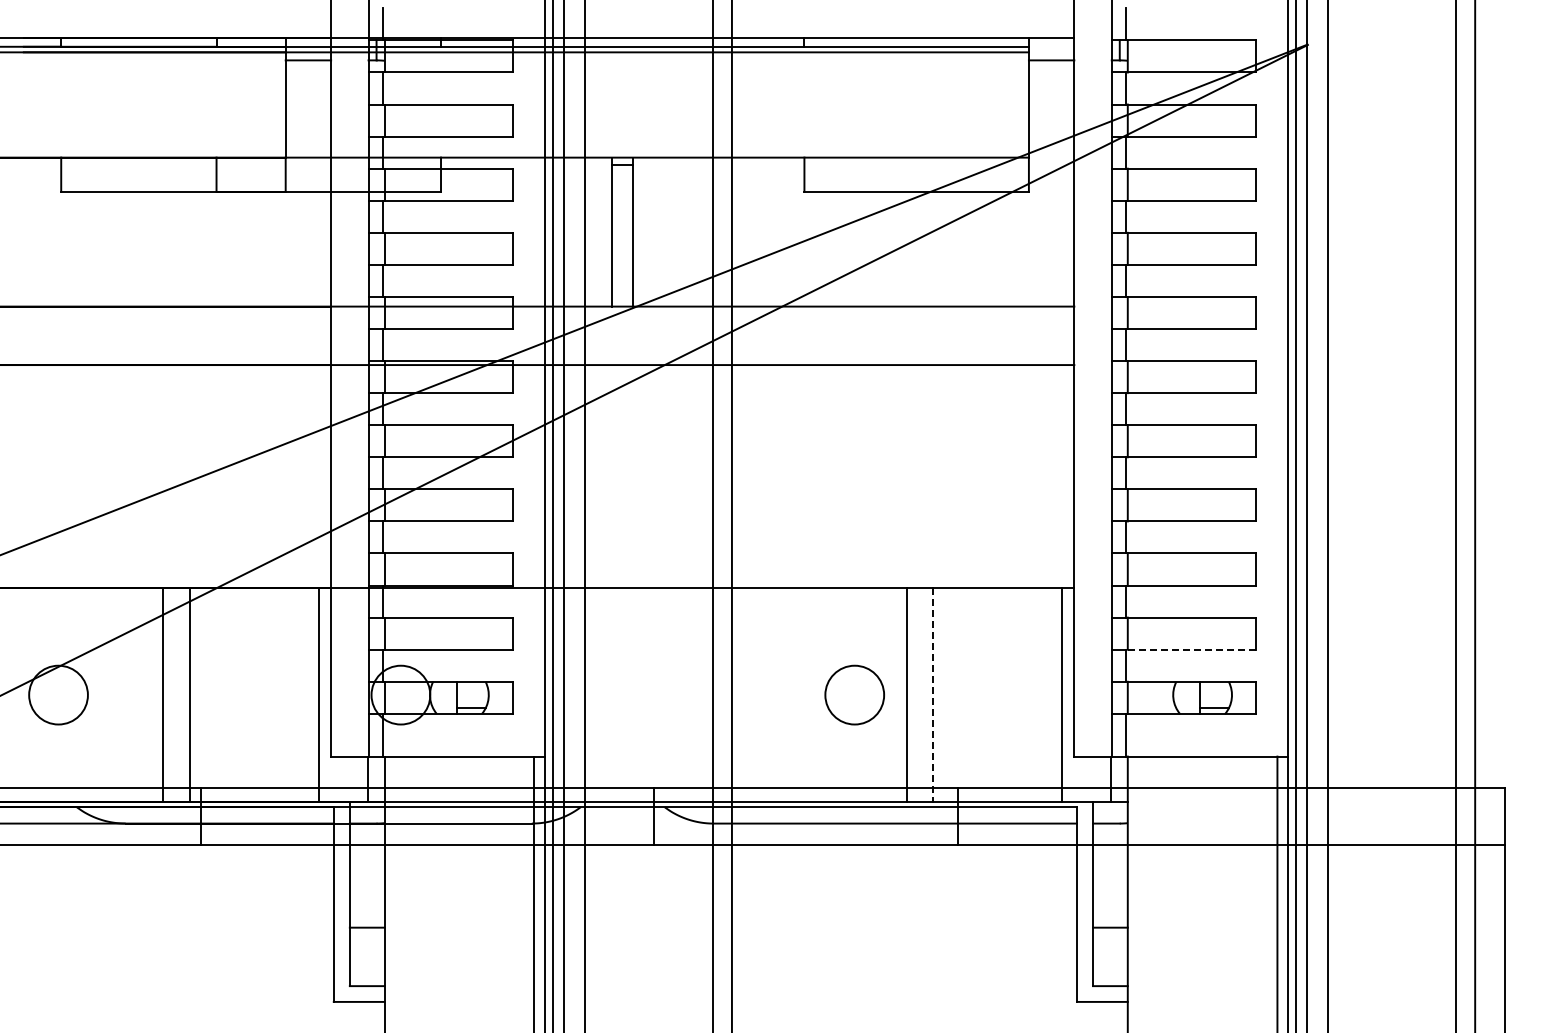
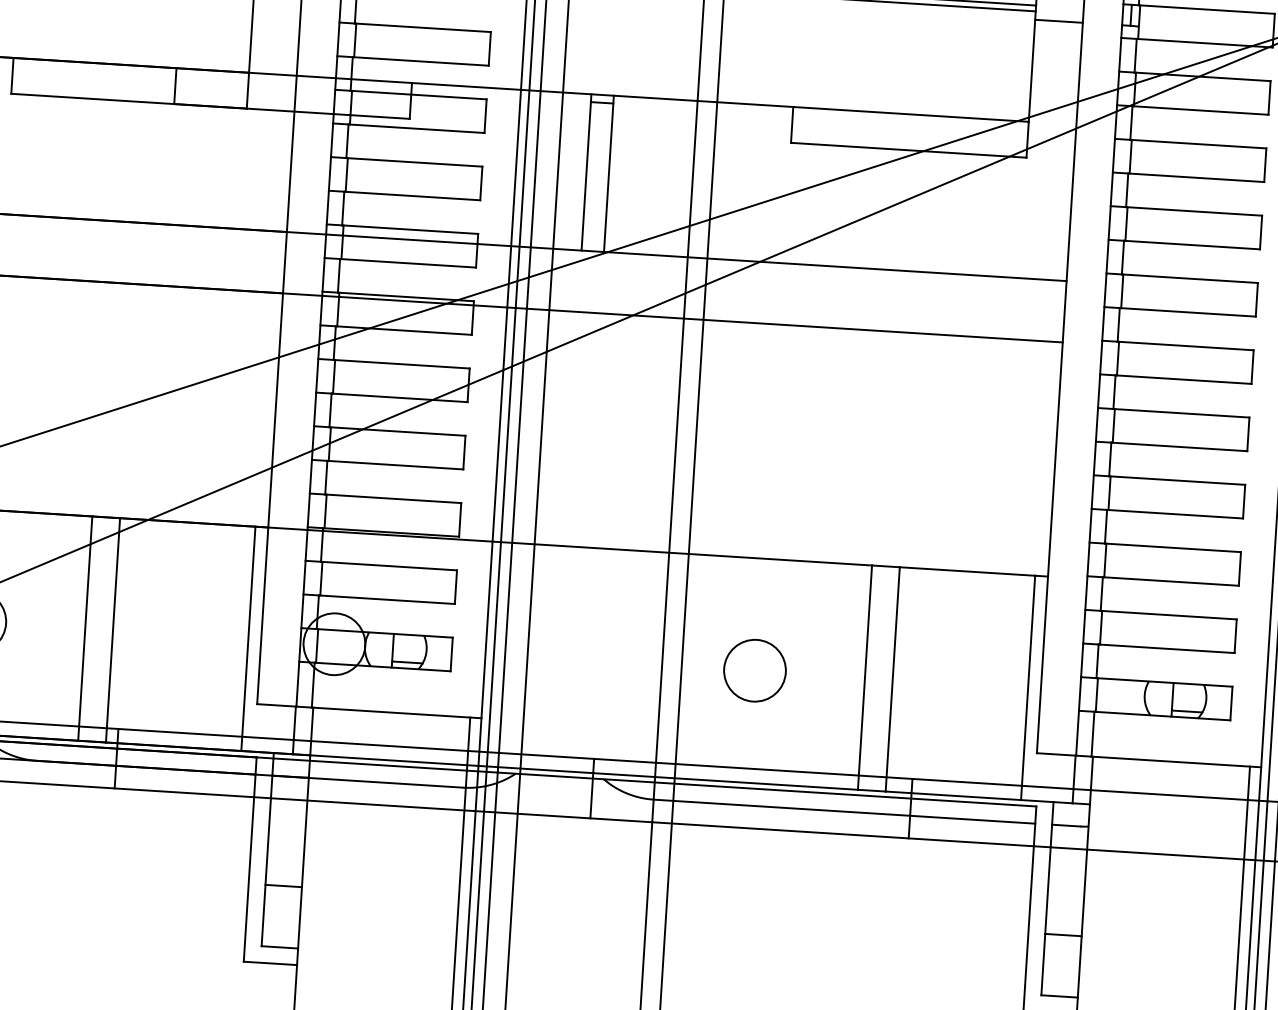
line: (1191, 649) -> (1166, 648), dashed -> solid
circle: (854, 694) -> (754, 670), moved
line: (933, 695) -> (893, 679), dashed -> solid

